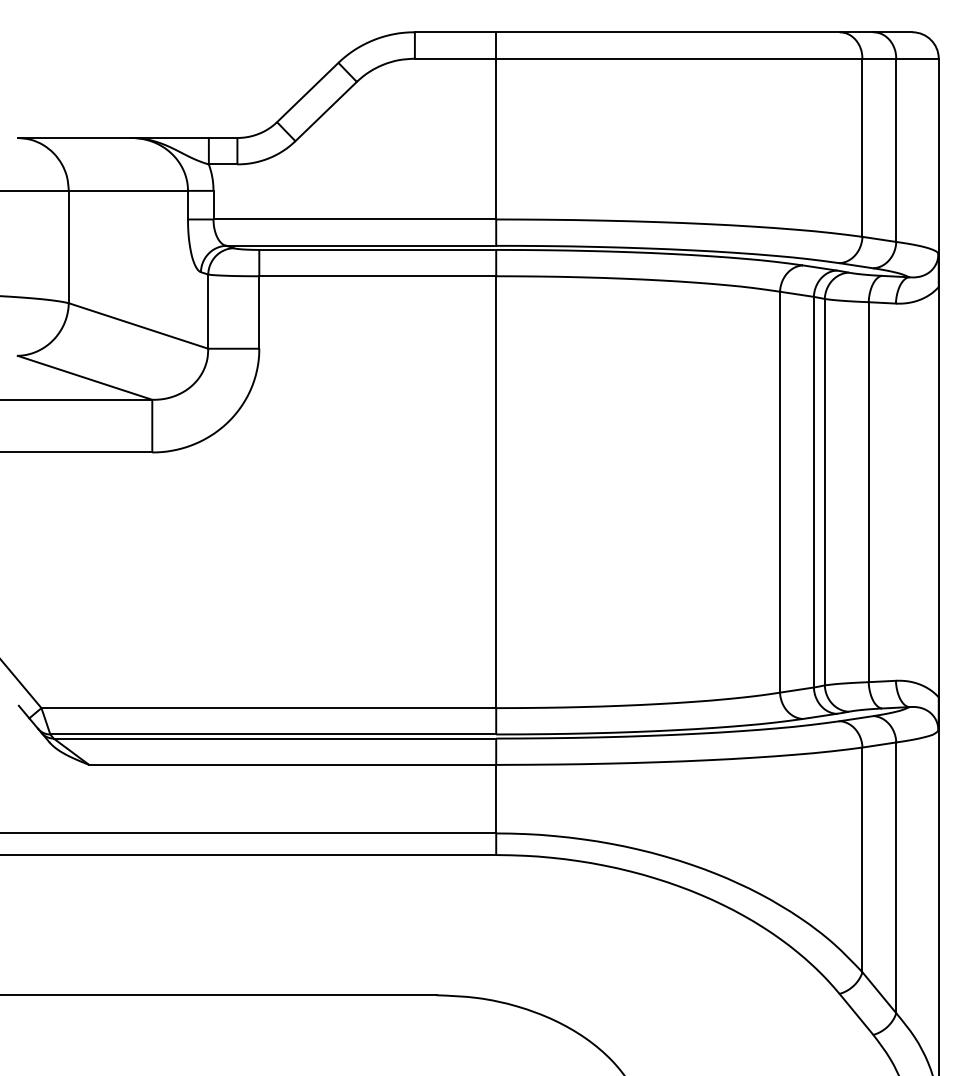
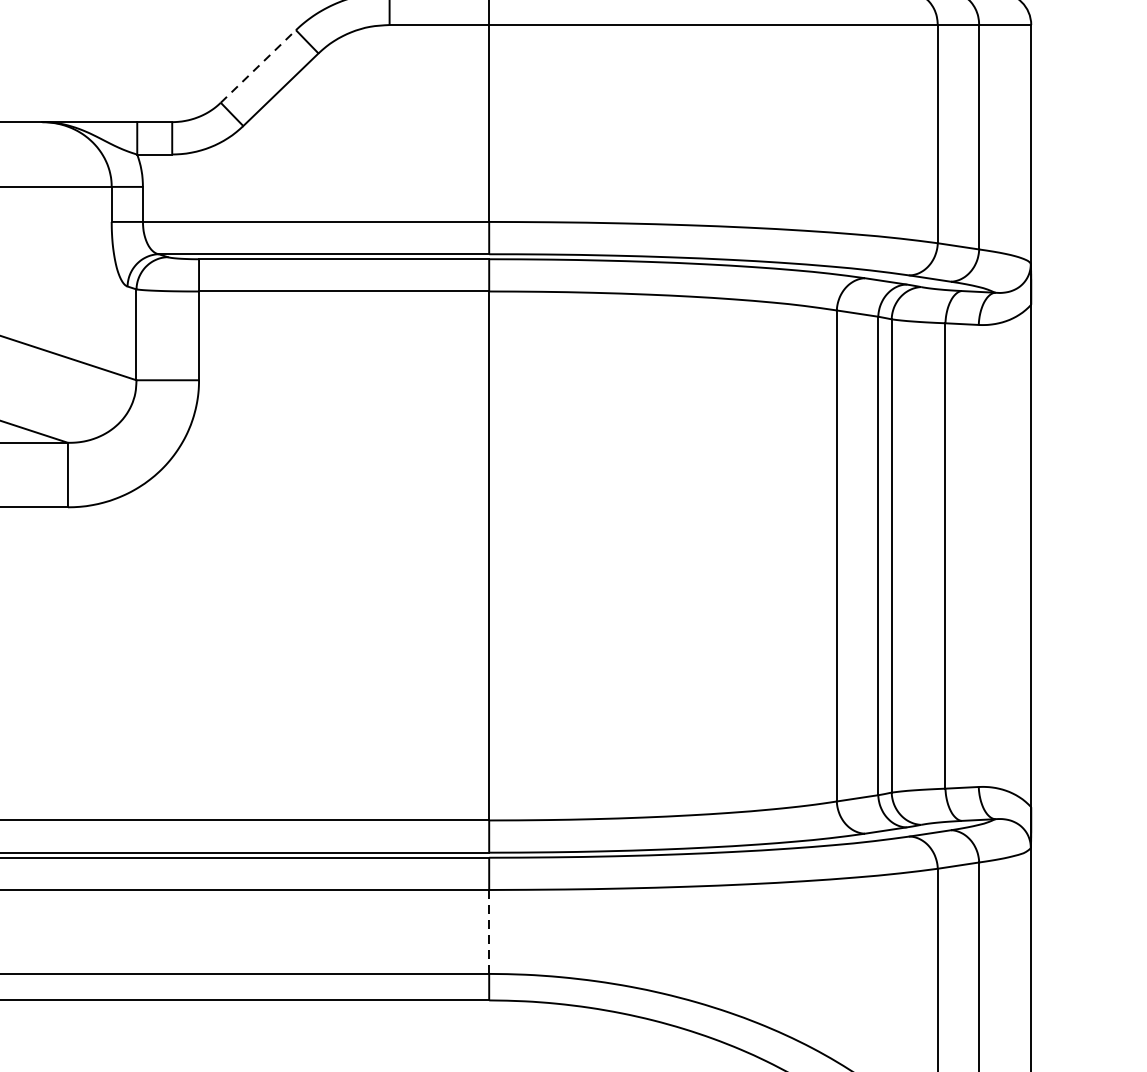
line: (307, 92) -> (258, 66), solid -> dashed
line: (496, 799) -> (489, 932), solid -> dashed

